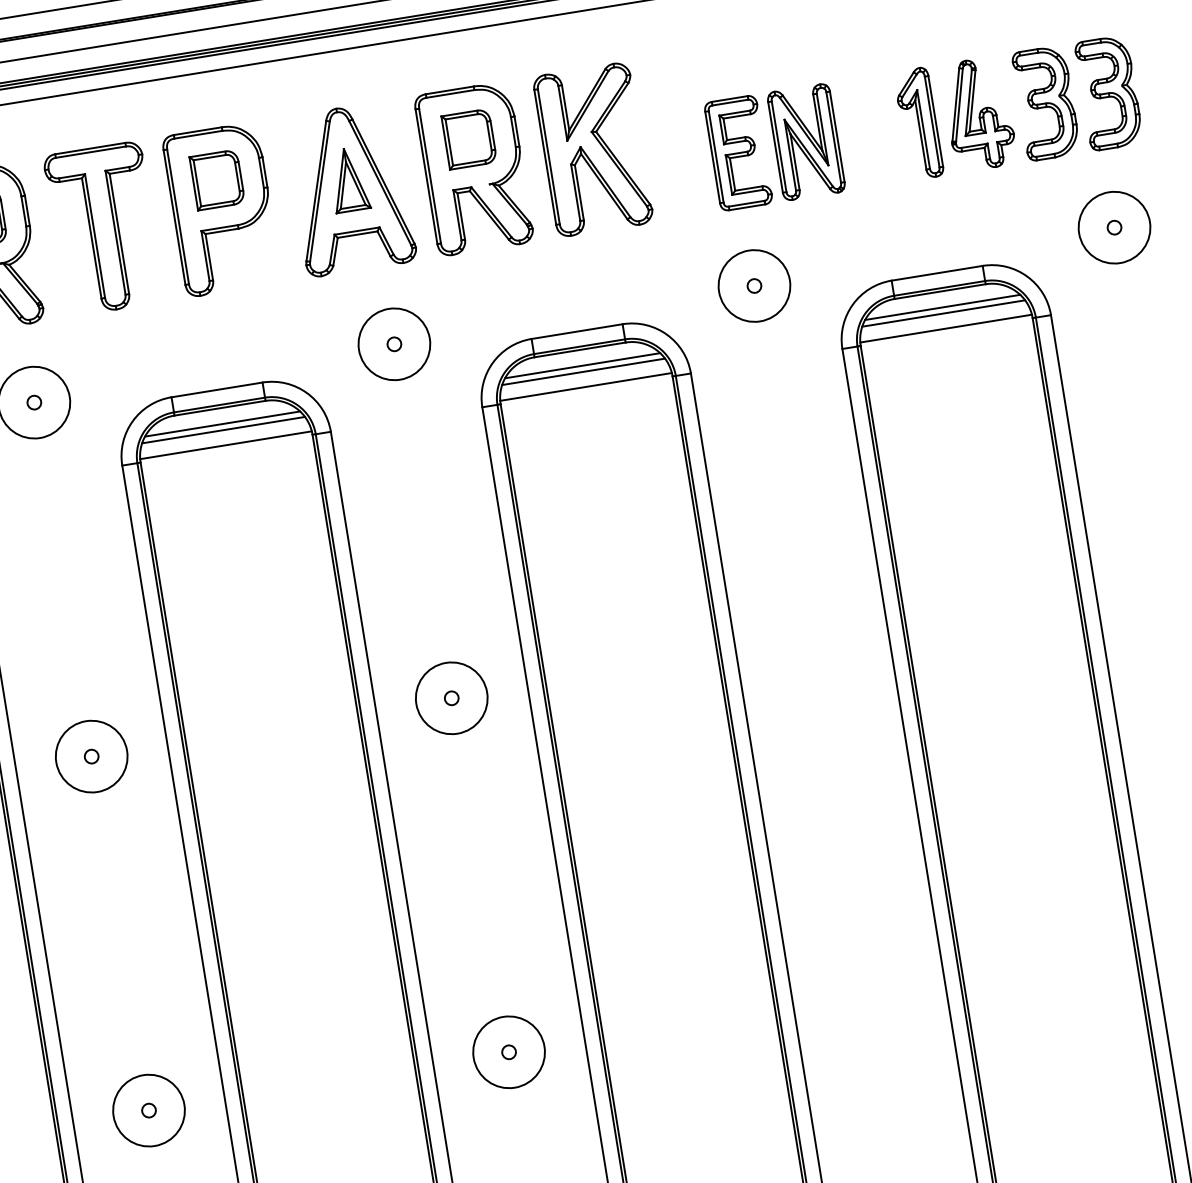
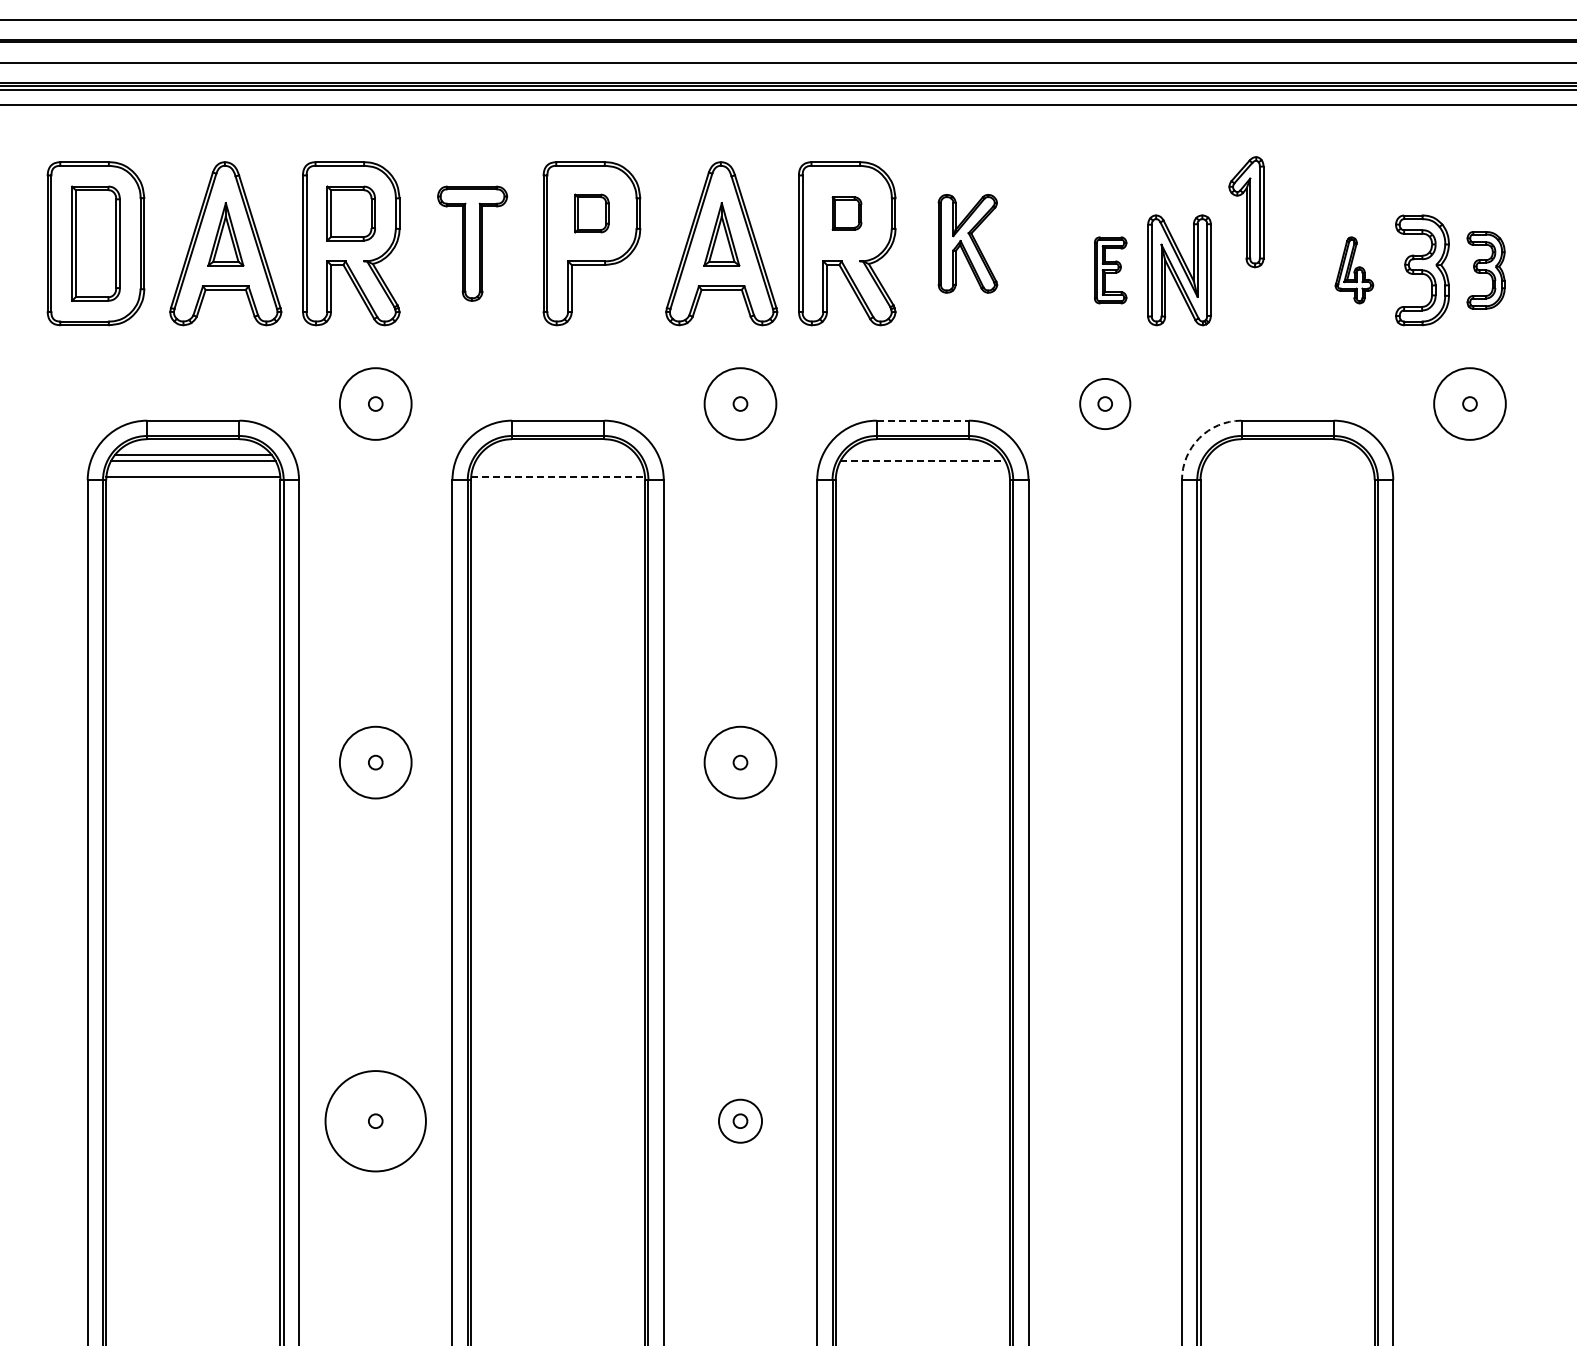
part: (1108, 93) -> (1485, 270), size x0.7
part: (979, 114) -> (1354, 270), size x0.6
part: (918, 124) -> (1246, 212), moved
part: (468, 139) -> (846, 213), size x0.6
part: (592, 149) -> (967, 243), size x0.6
part: (738, 153) -> (1110, 270), size x0.6
part: (216, 180) -> (591, 213), size x0.7
part: (104, 228) -> (472, 243), size x0.7
circle: (754, 285) -> (1105, 403), size x0.7
arc: (853, 304) -> (1199, 438), solid -> dashed
line: (942, 307) -> (1287, 455), removed
line: (943, 313) -> (1287, 461), removed
line: (945, 328) -> (1287, 476), removed
line: (577, 331) -> (923, 420), solid -> dashed
line: (582, 366) -> (922, 455), removed
line: (583, 371) -> (922, 461), solid -> dashed
line: (585, 386) -> (922, 476), removed
line: (222, 424) -> (557, 455), removed
line: (222, 430) -> (557, 461), removed
line: (226, 444) -> (558, 476), solid -> dashed
circle: (509, 1052) -> (740, 1121), size x0.6
circle: (148, 1110) -> (375, 1121), size x1.4

